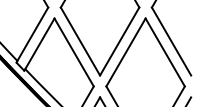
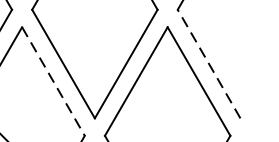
line: (171, 41) -> (209, 63), solid -> dashed
line: (74, 52) -> (54, 81), solid -> dashed

